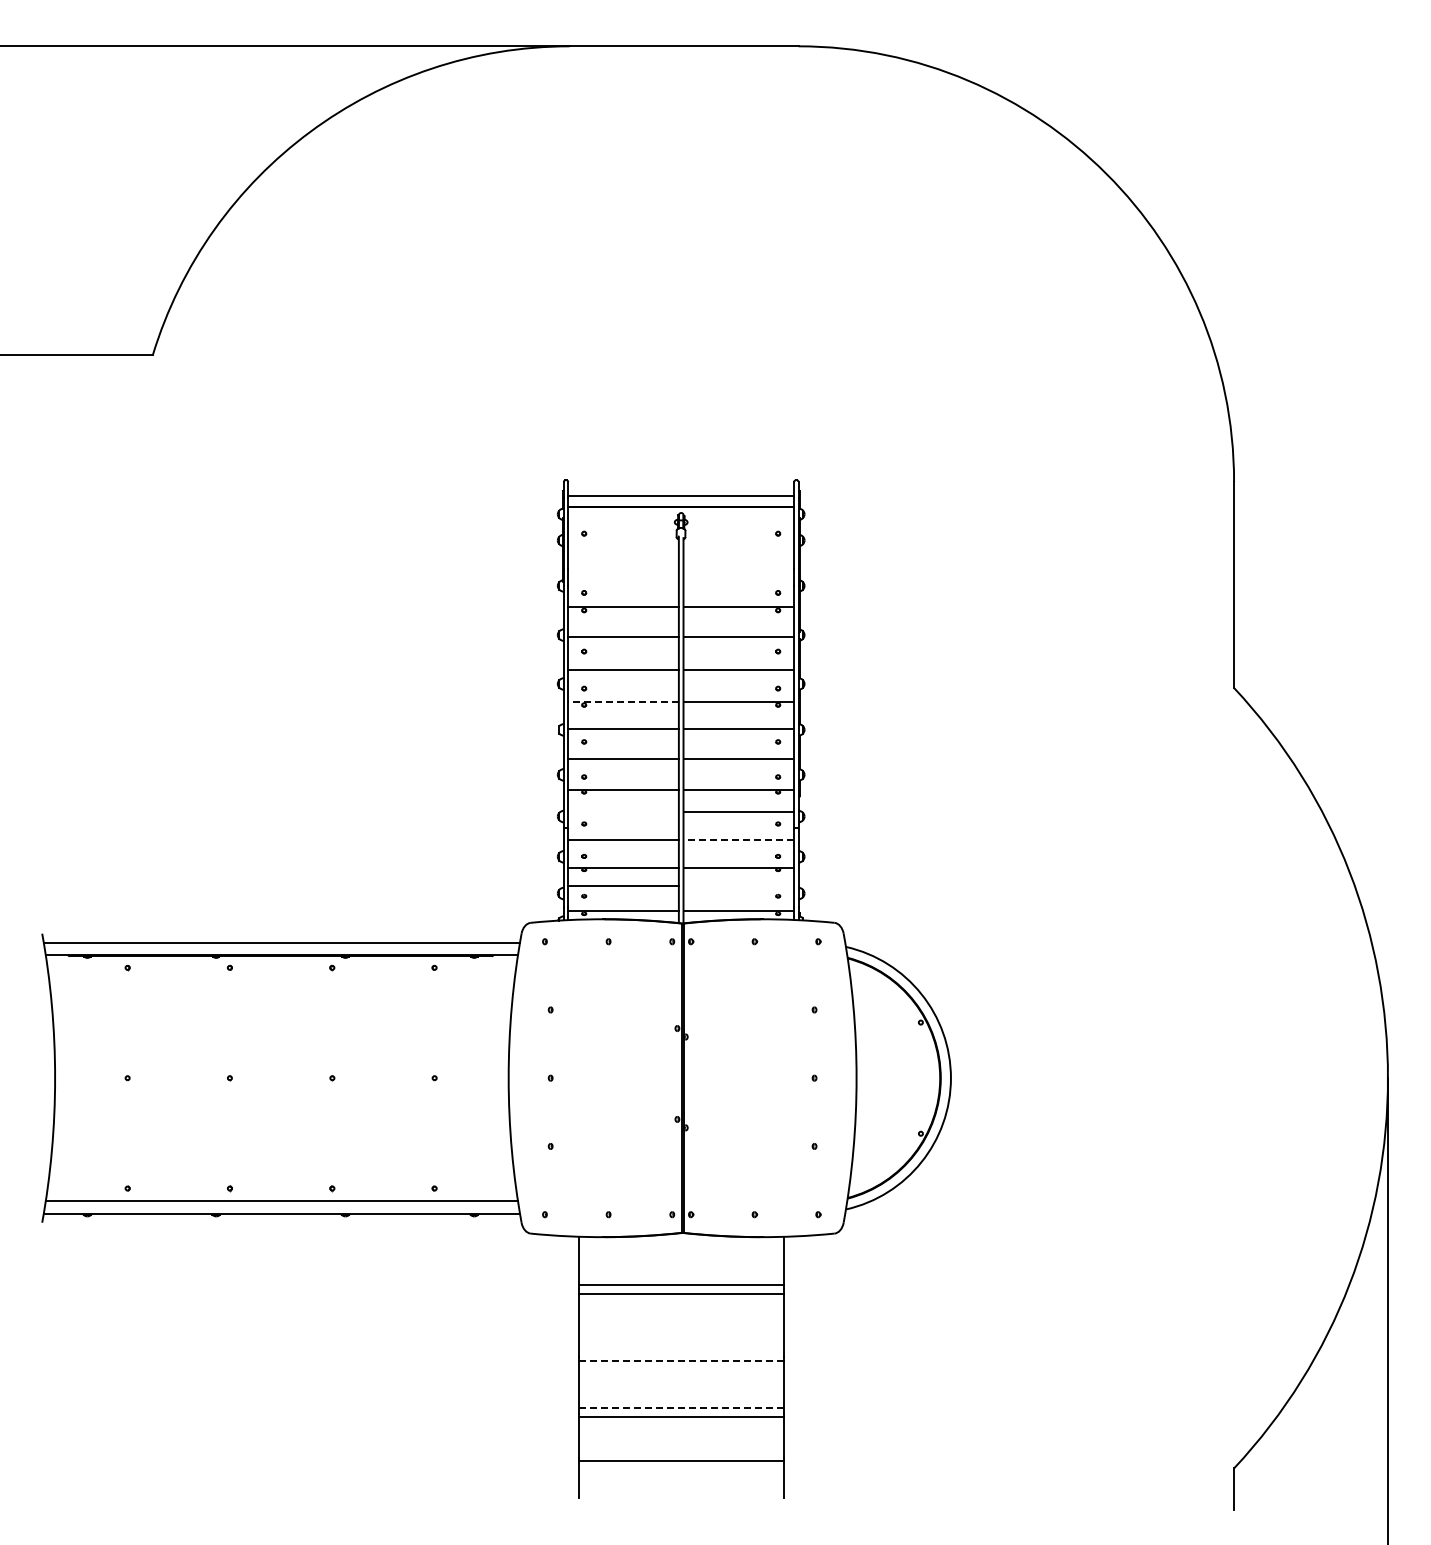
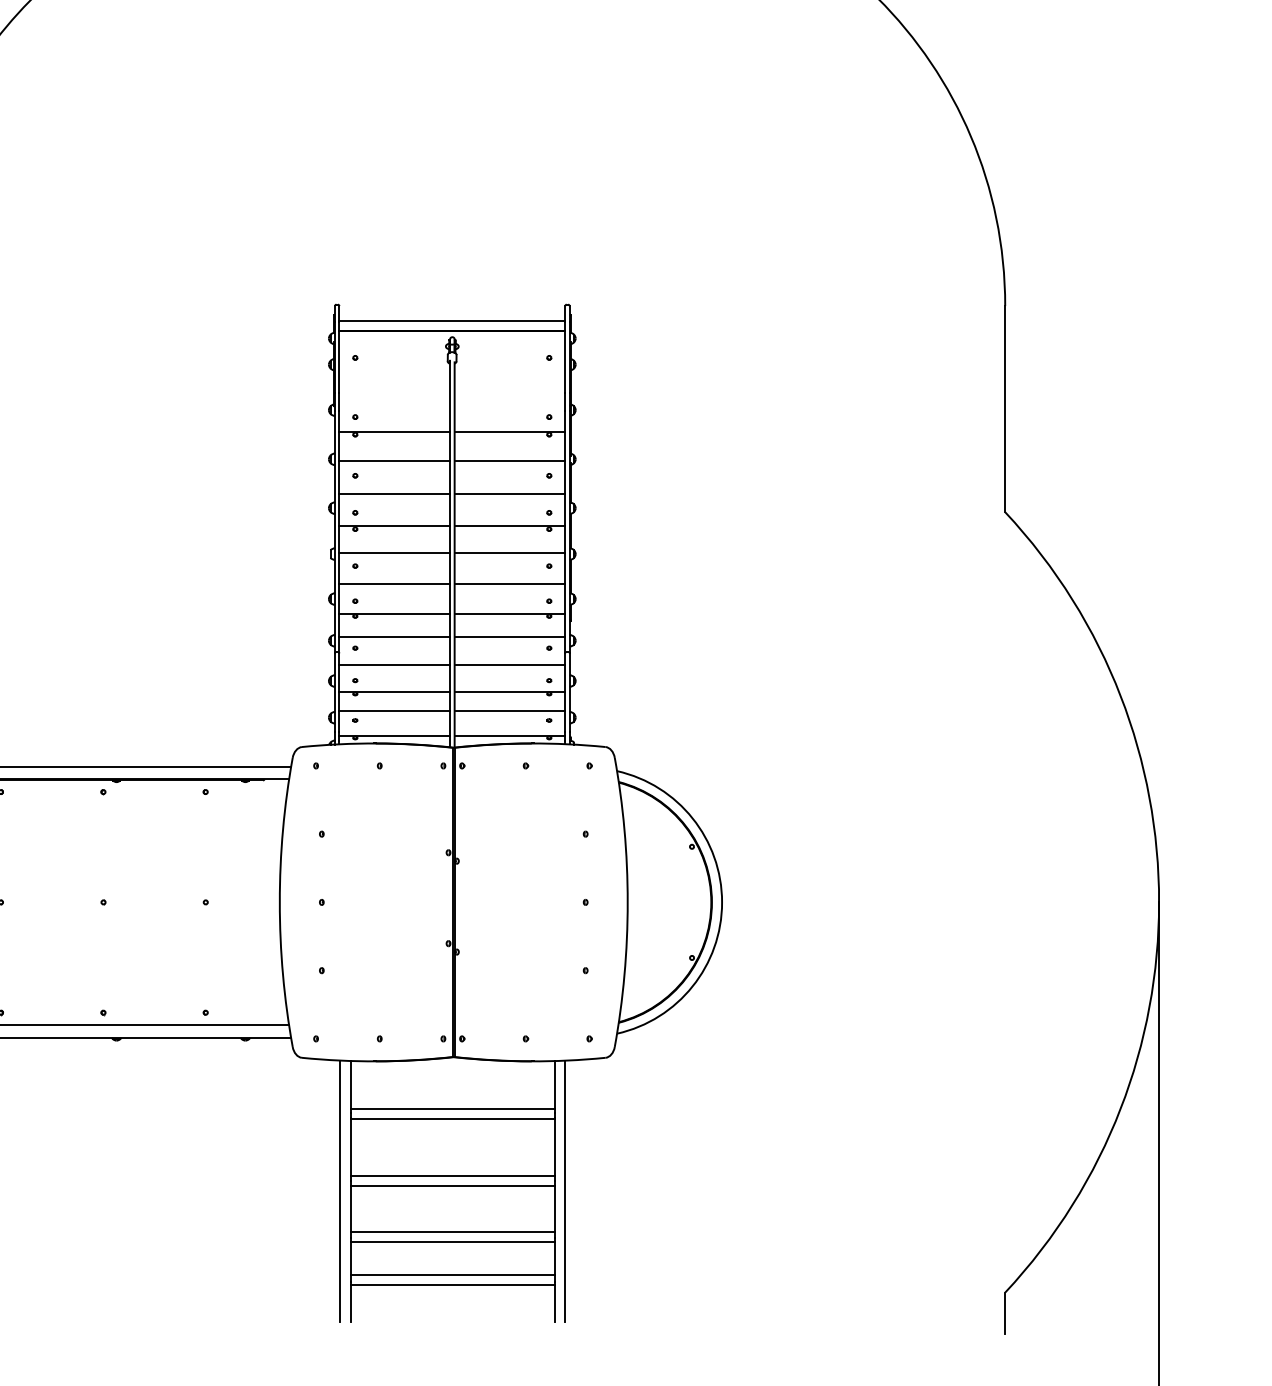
line: (623, 702) -> (394, 526), dashed -> solid
line: (623, 812) -> (394, 636), added
line: (738, 840) -> (509, 664), dashed -> solid
line: (738, 886) -> (509, 710), added
line: (681, 1351) -> (452, 1175), added
line: (680, 1361) -> (451, 1185), dashed -> solid
line: (569, 1367) -> (340, 1191), added
line: (793, 1367) -> (564, 1191), added
line: (680, 1407) -> (451, 1231), dashed -> solid
line: (681, 1451) -> (452, 1275), added

